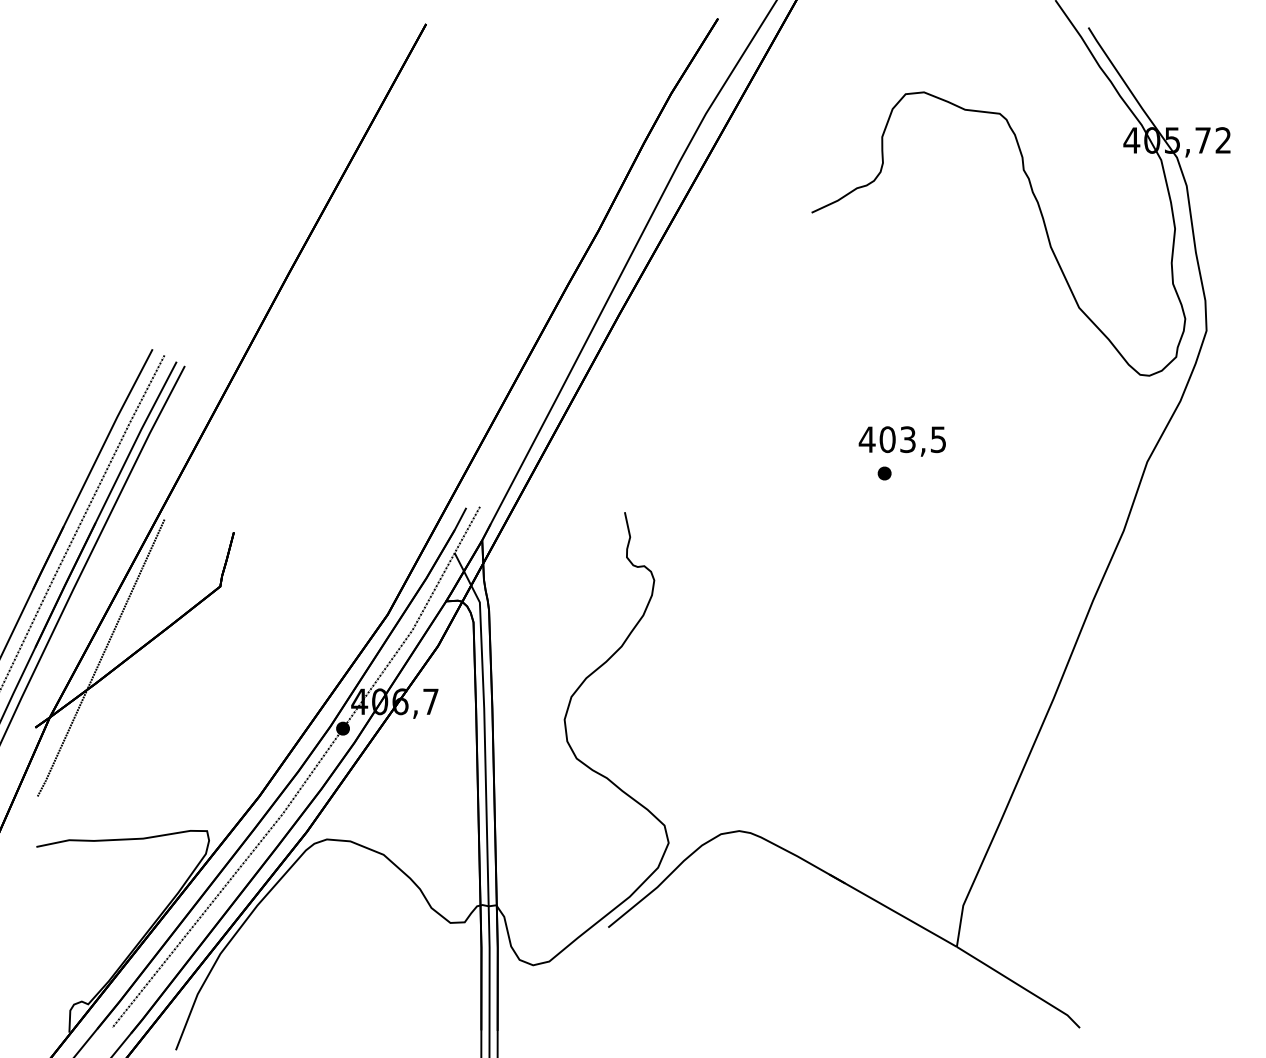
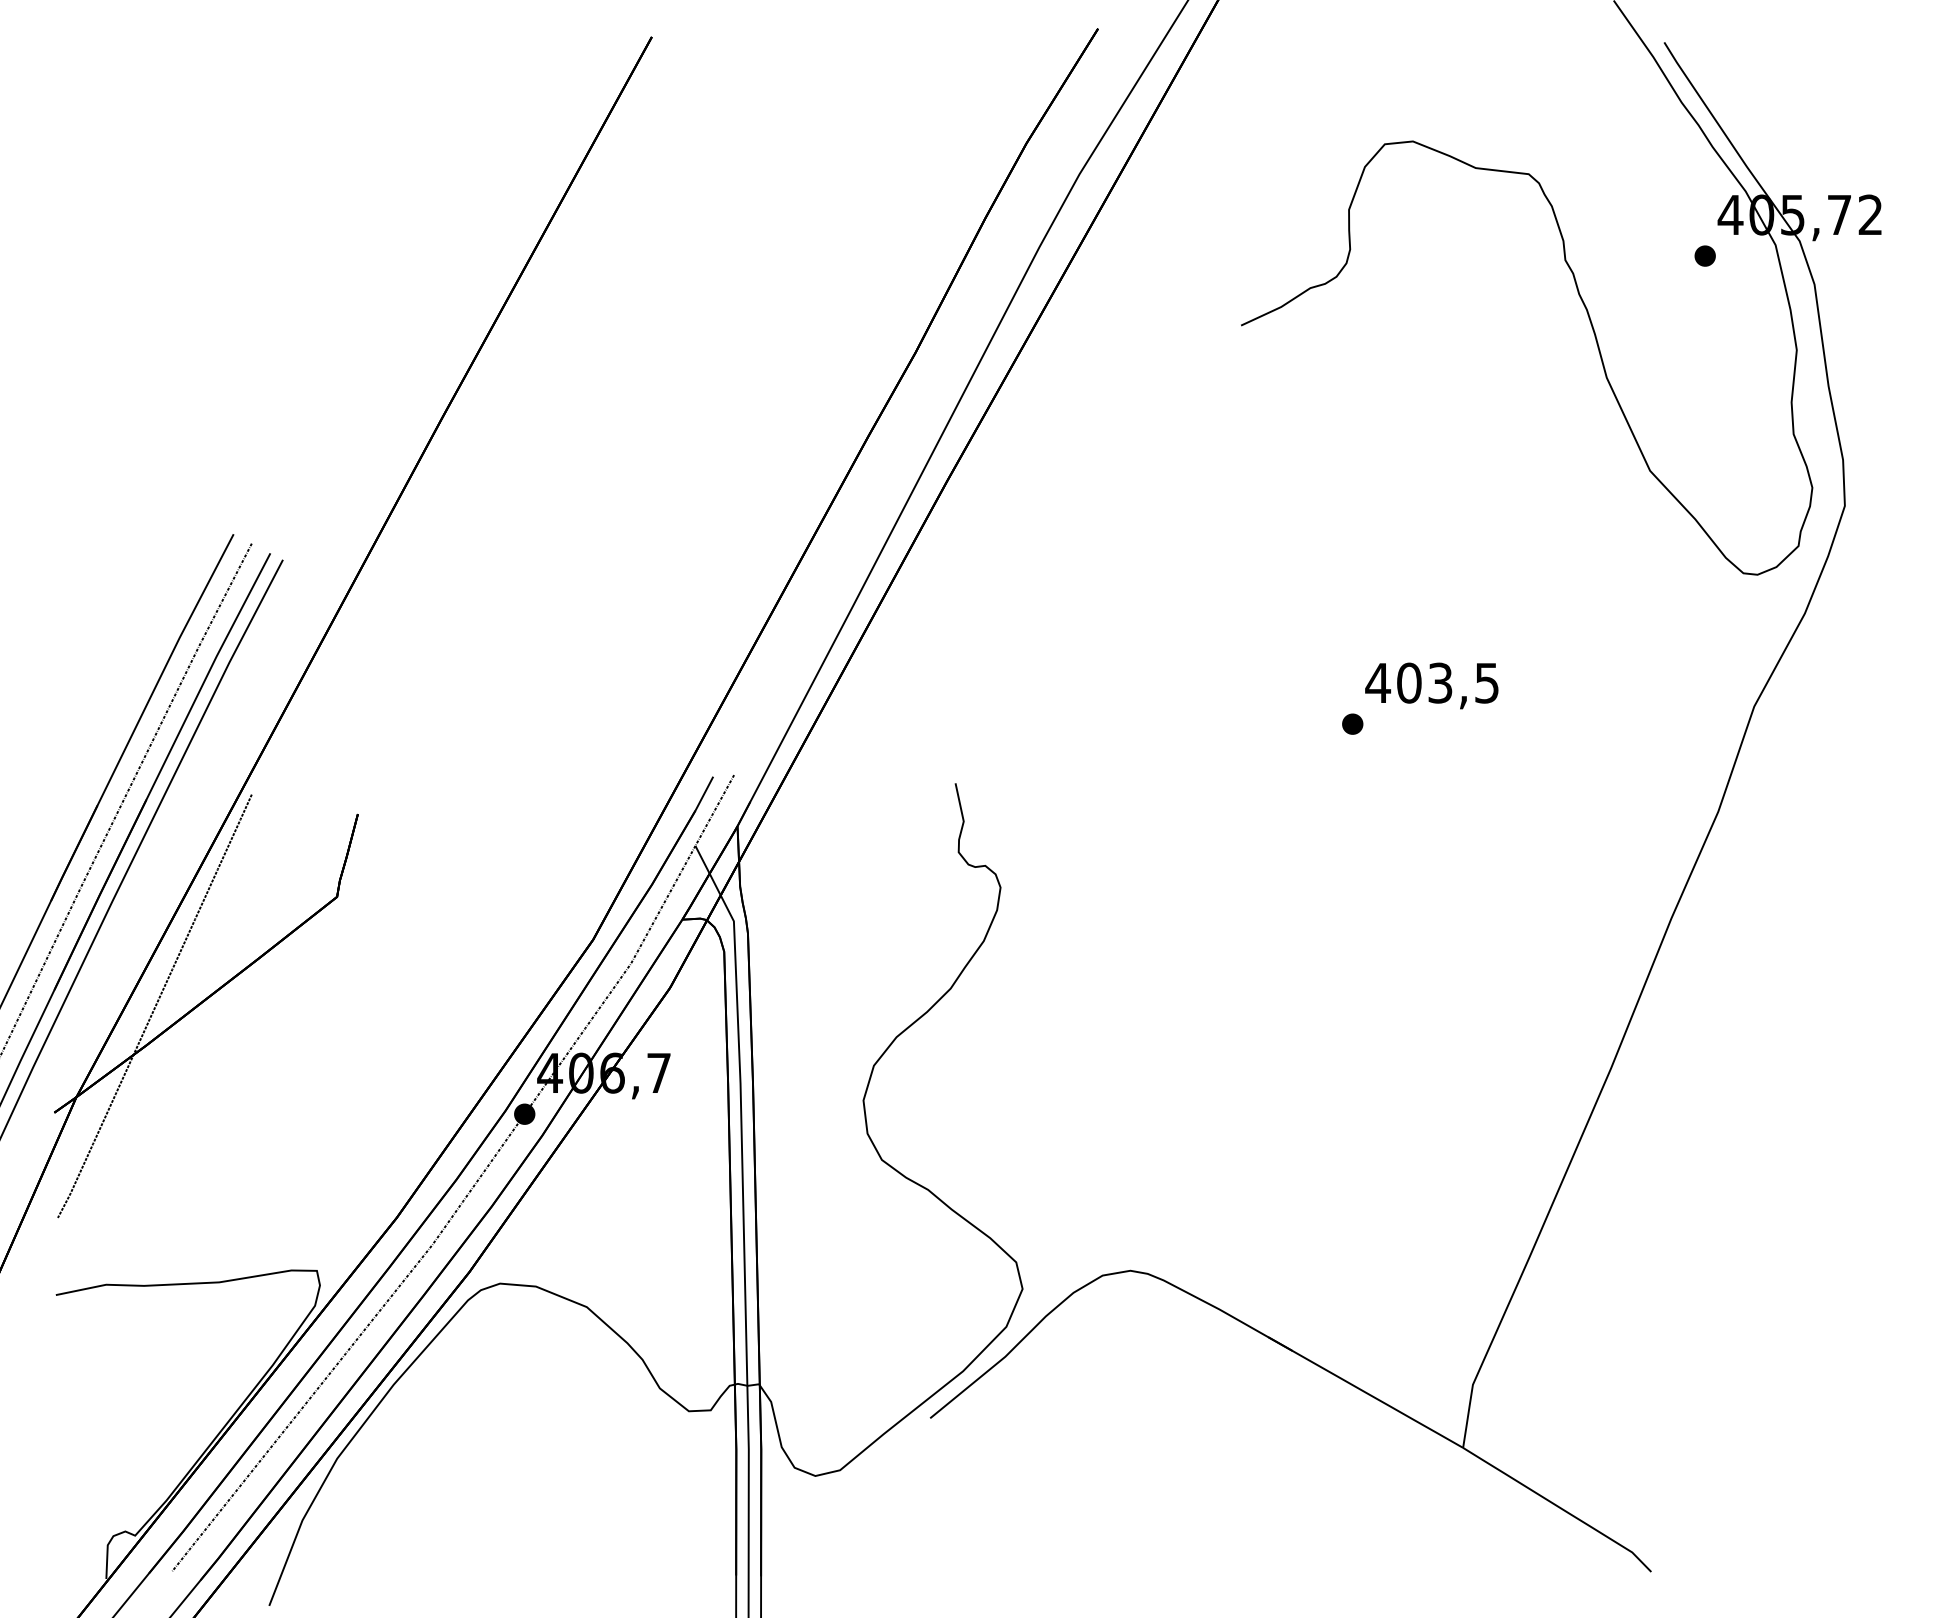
part: (1115, 167) -> (1705, 256), added
text: (901, 441) -> (1430, 685), moved

